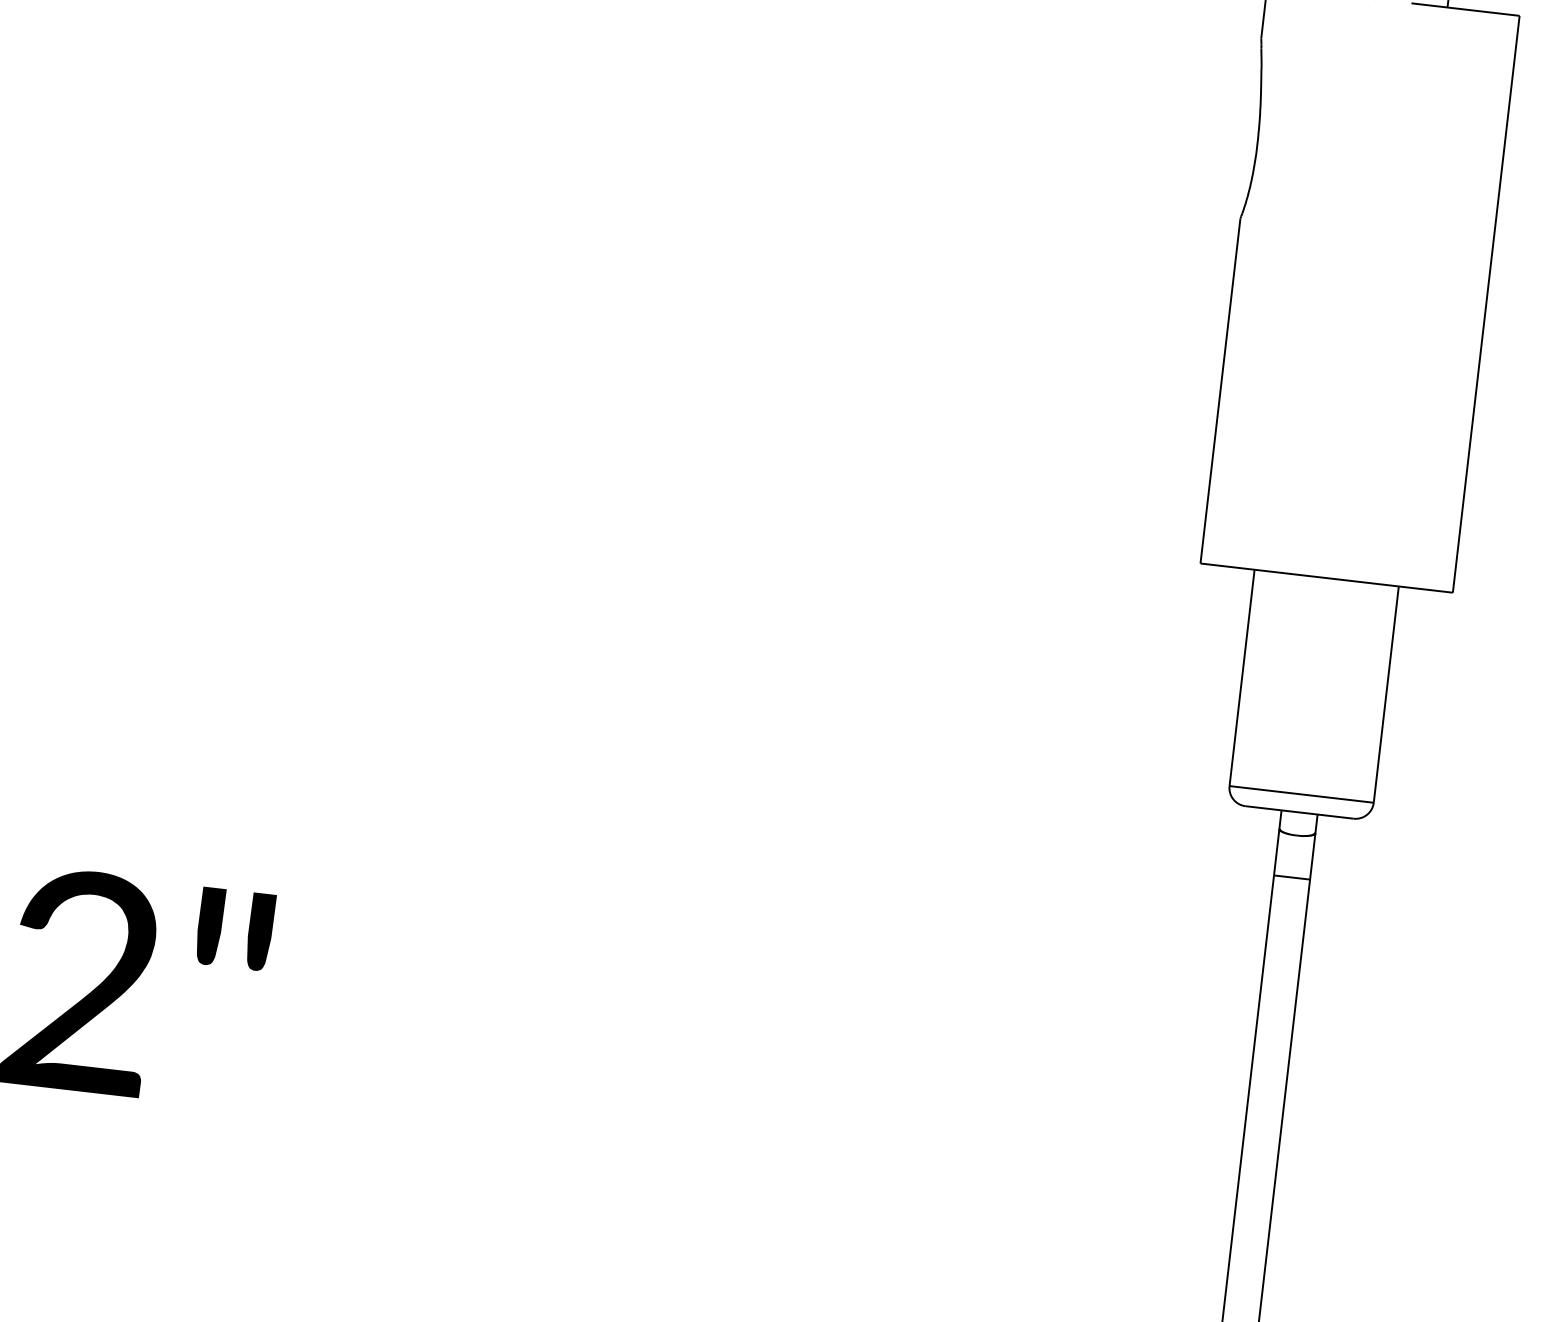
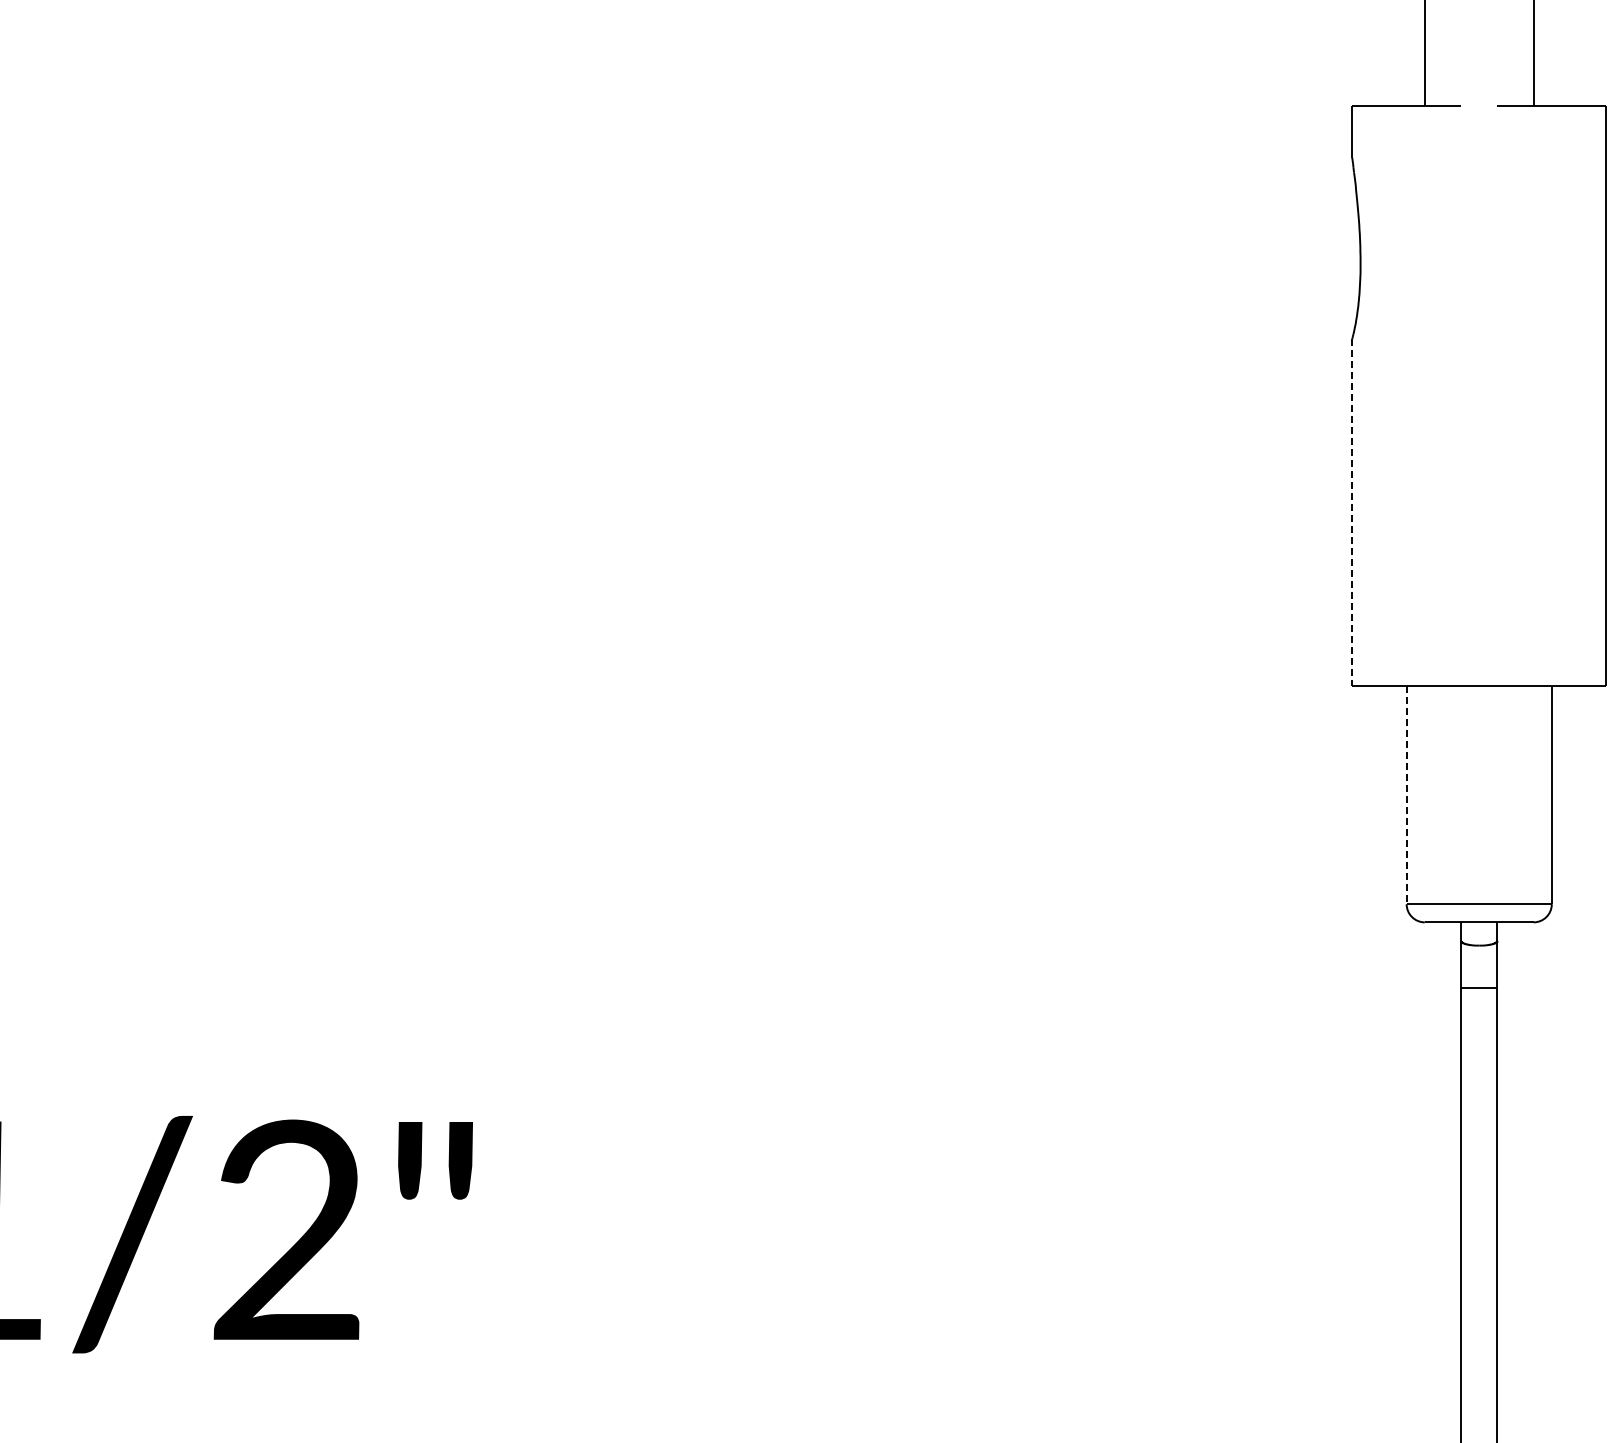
line: (1220, 390) -> (1352, 512), solid -> dashed
line: (1241, 678) -> (1406, 795), solid -> dashed

